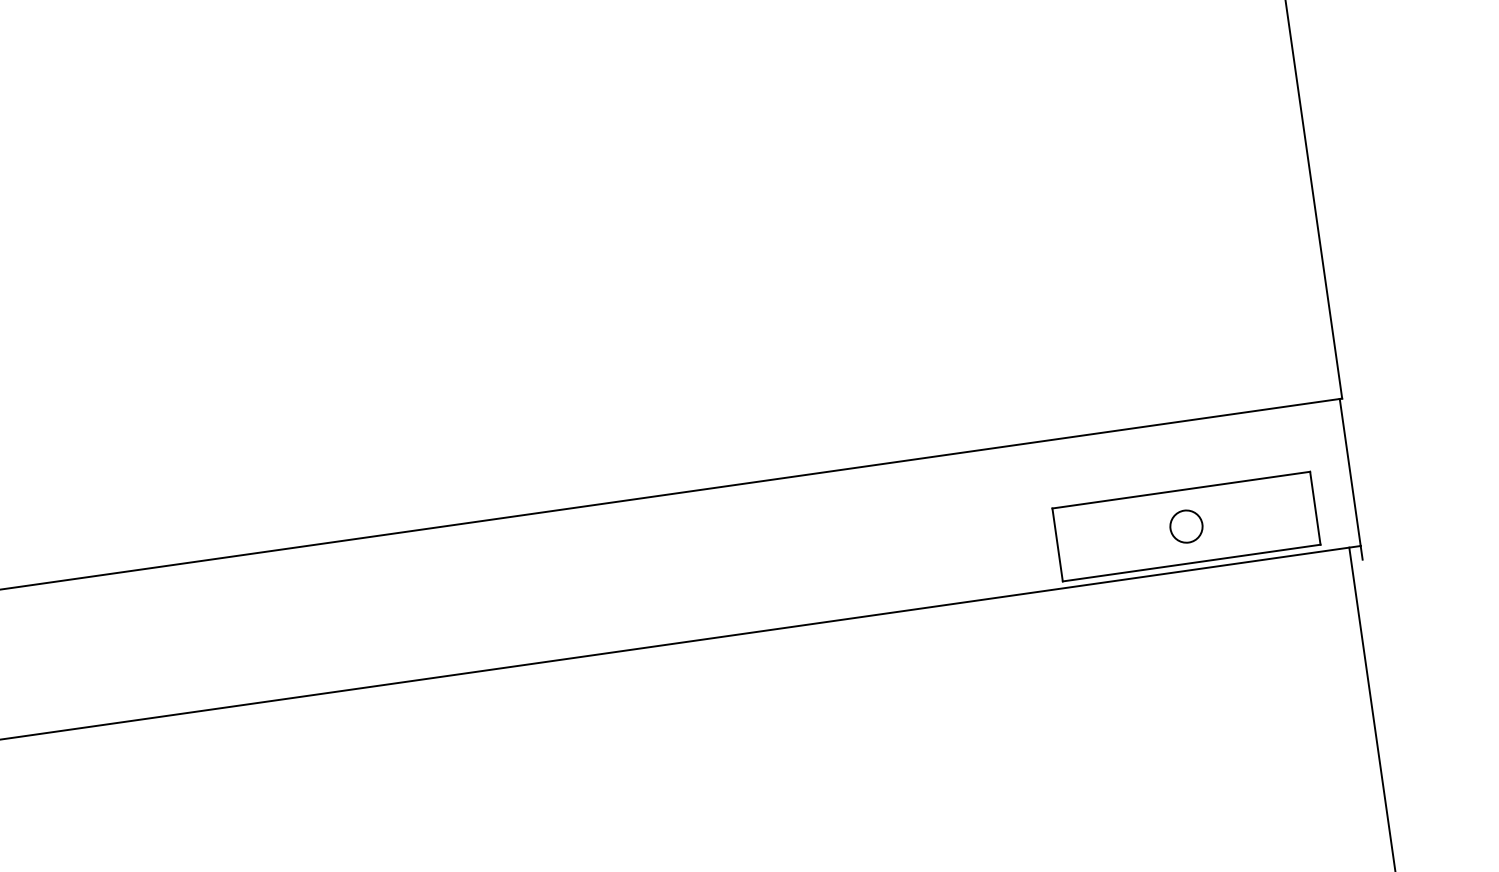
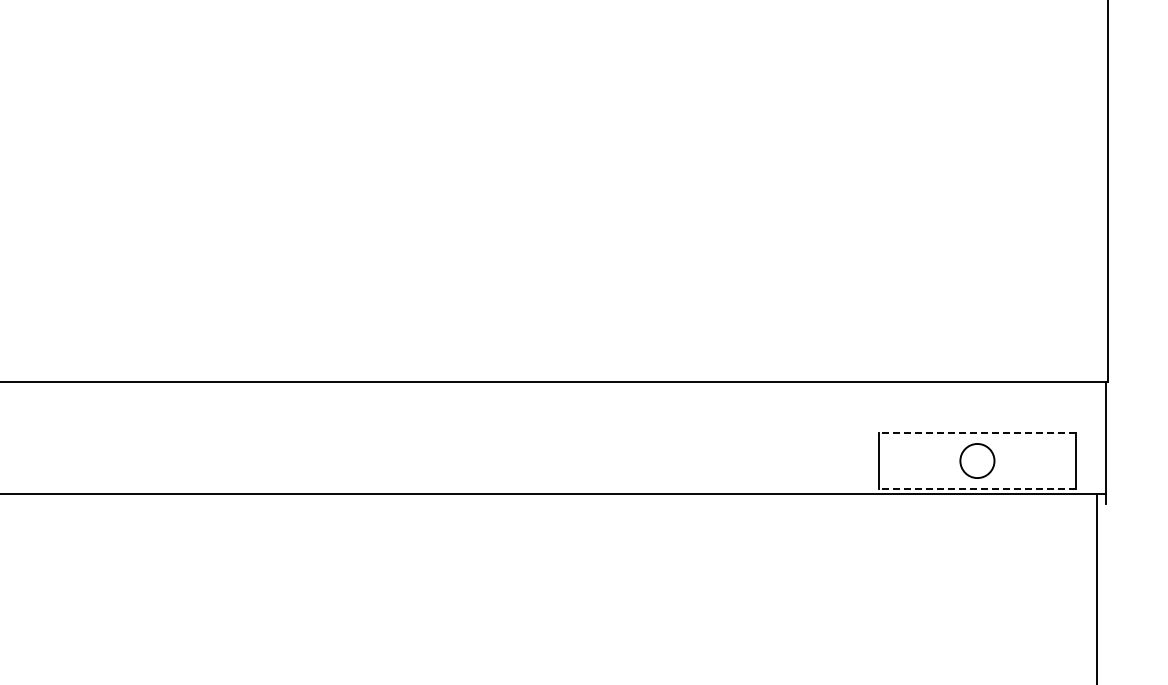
line: (1180, 490) -> (976, 433), solid -> dashed
circle: (1186, 526) -> (977, 460), size x1.4
line: (1190, 562) -> (976, 488), solid -> dashed

